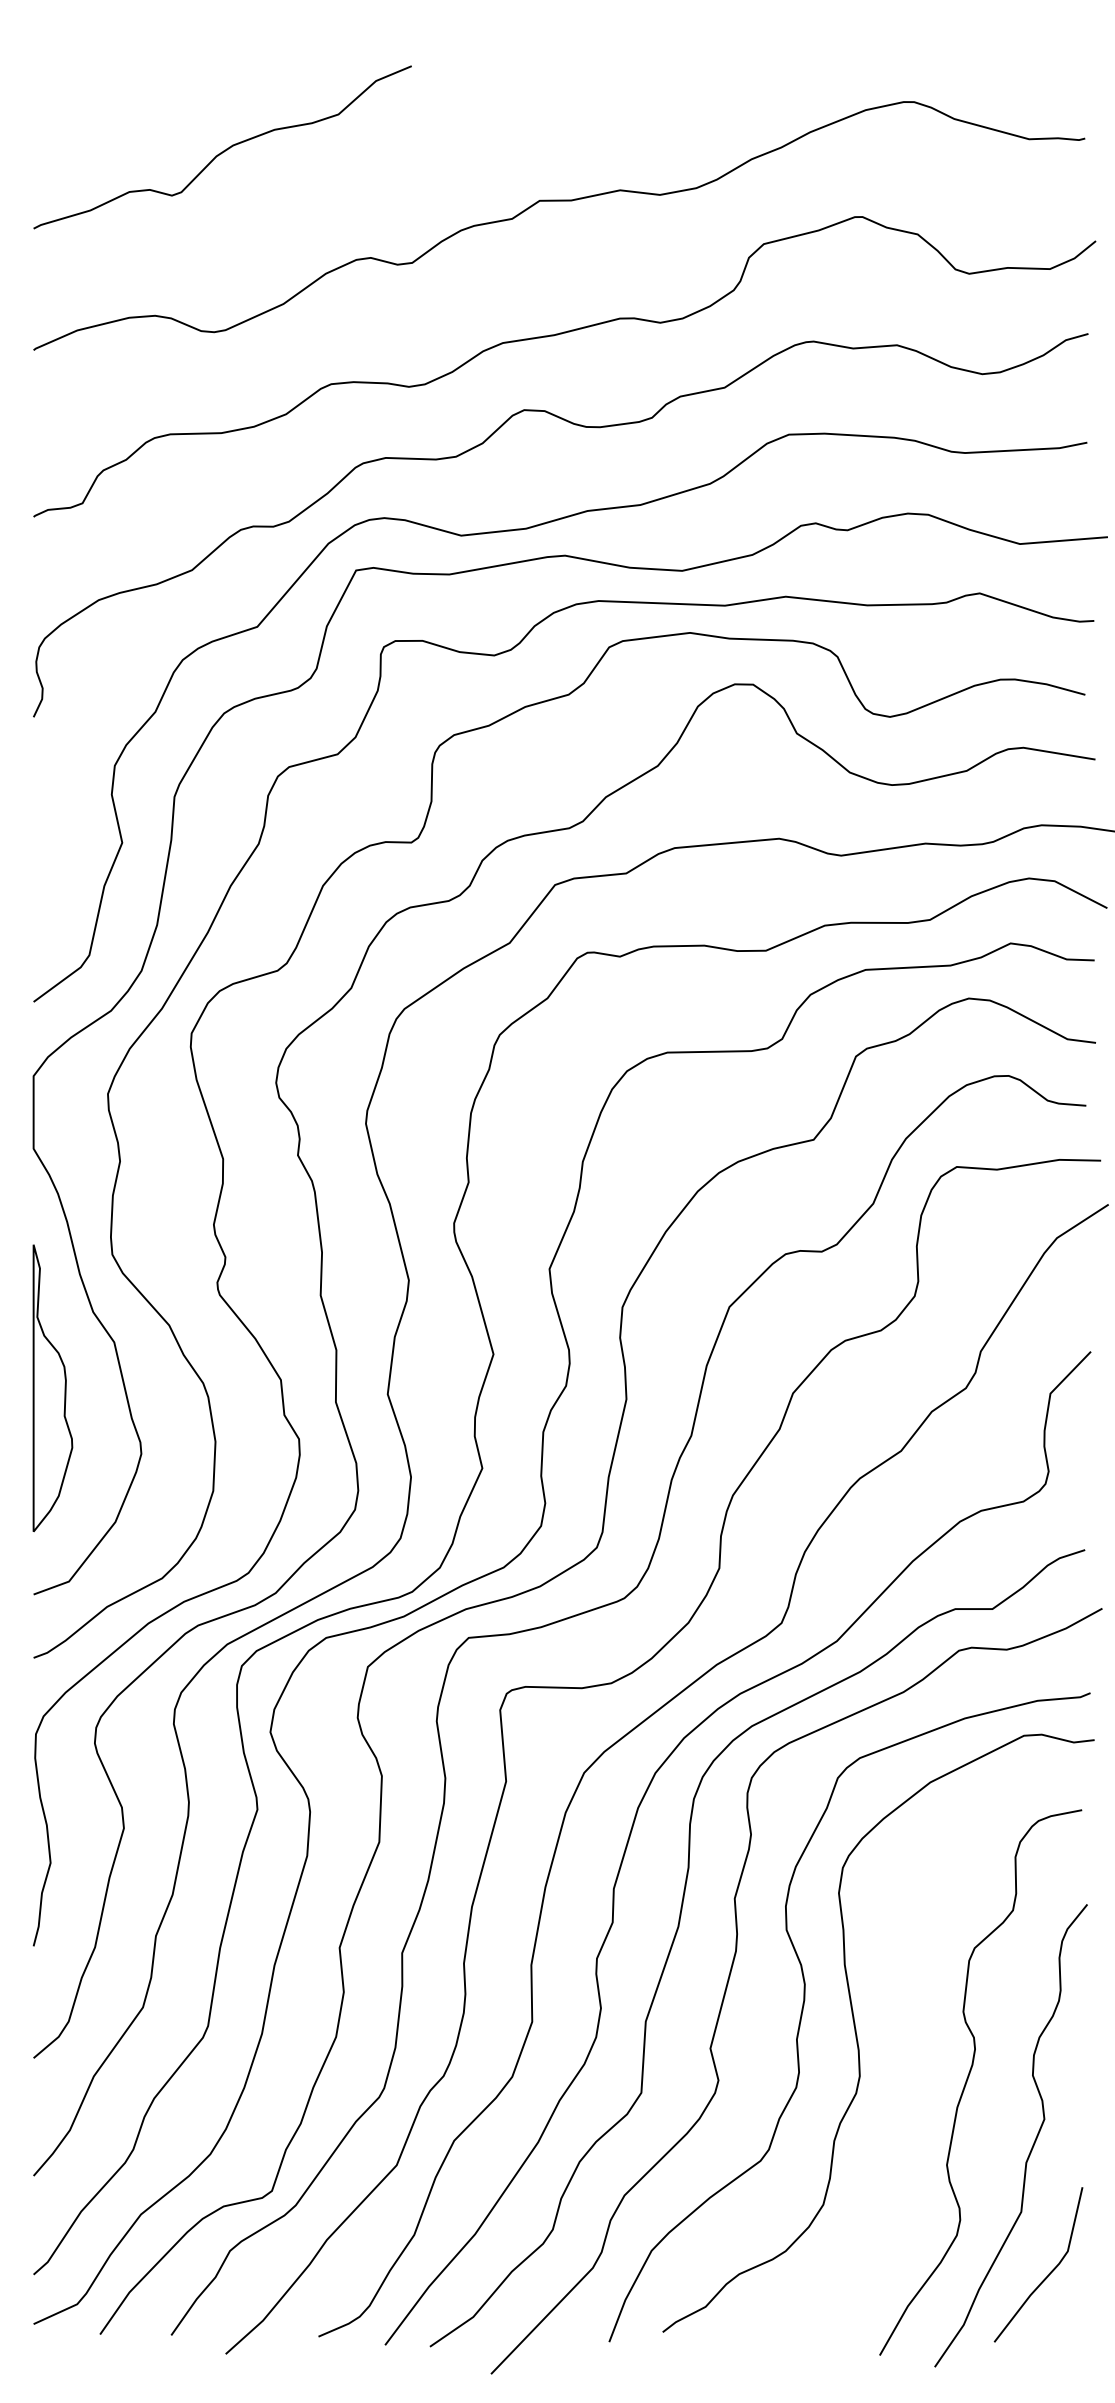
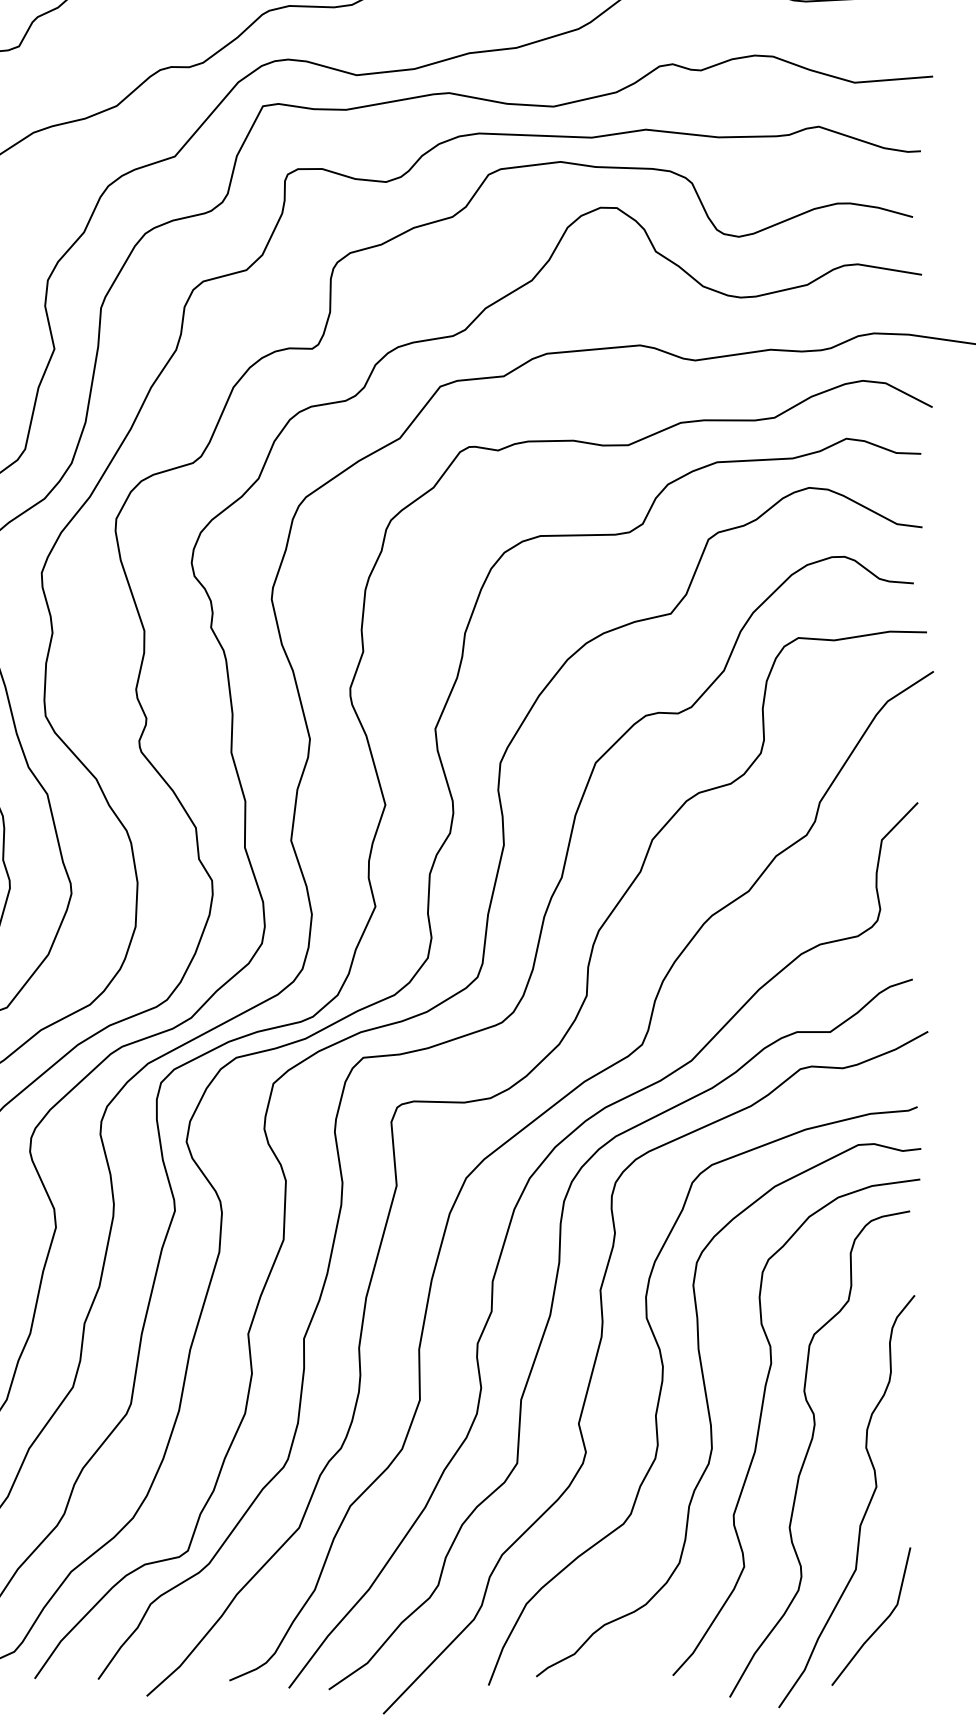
curve: (914, 2048) -> (760, 1423), added

